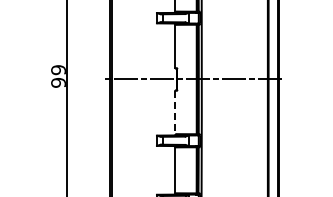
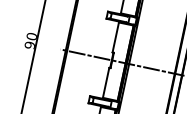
text: (58, 70) -> (31, 36), 99 -> 90
line: (175, 112) -> (106, 82), dashed -> solid

